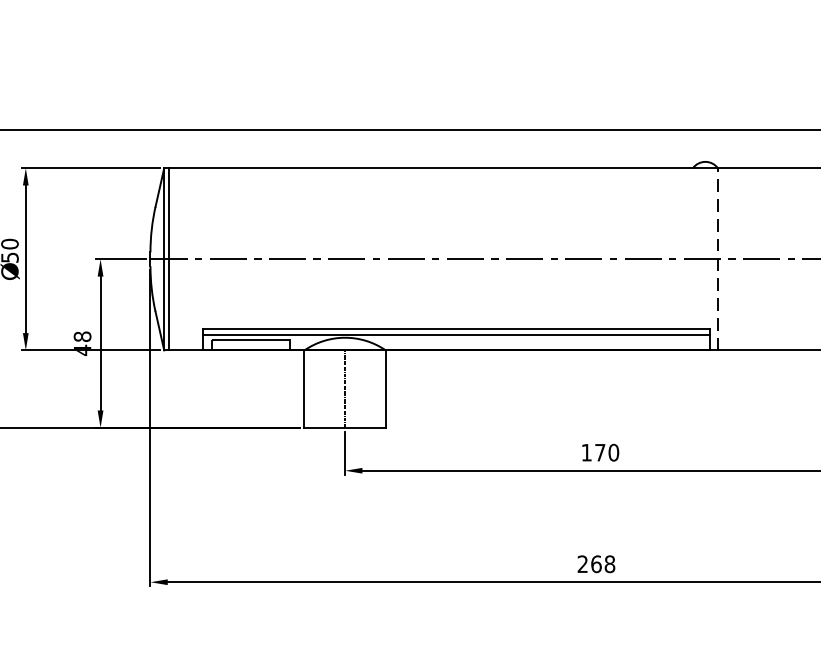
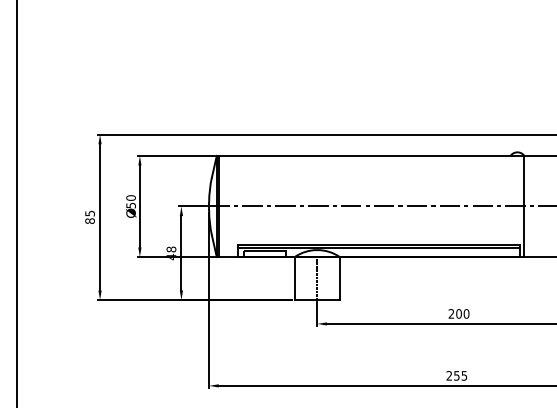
line: (718, 259) -> (524, 206), dashed -> solid
text: (592, 451) -> (454, 313), 170 -> 200
text: (602, 563) -> (460, 375), 268 -> 255

